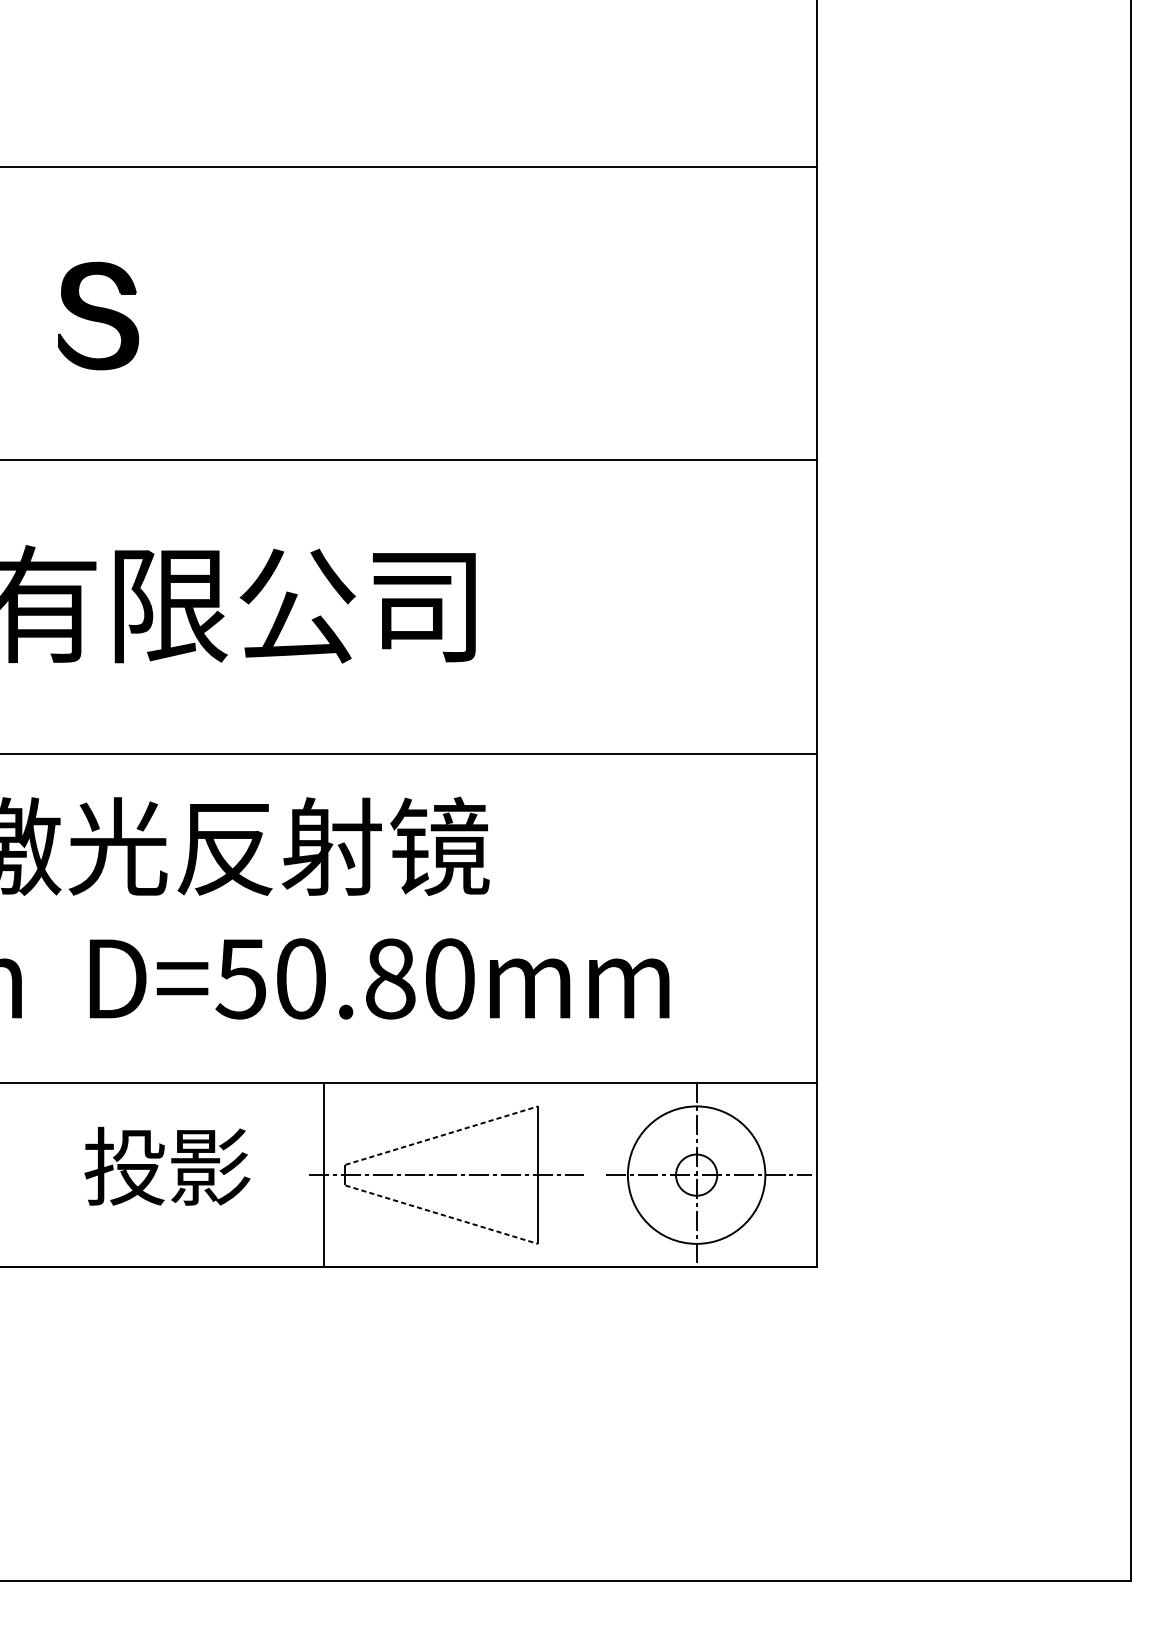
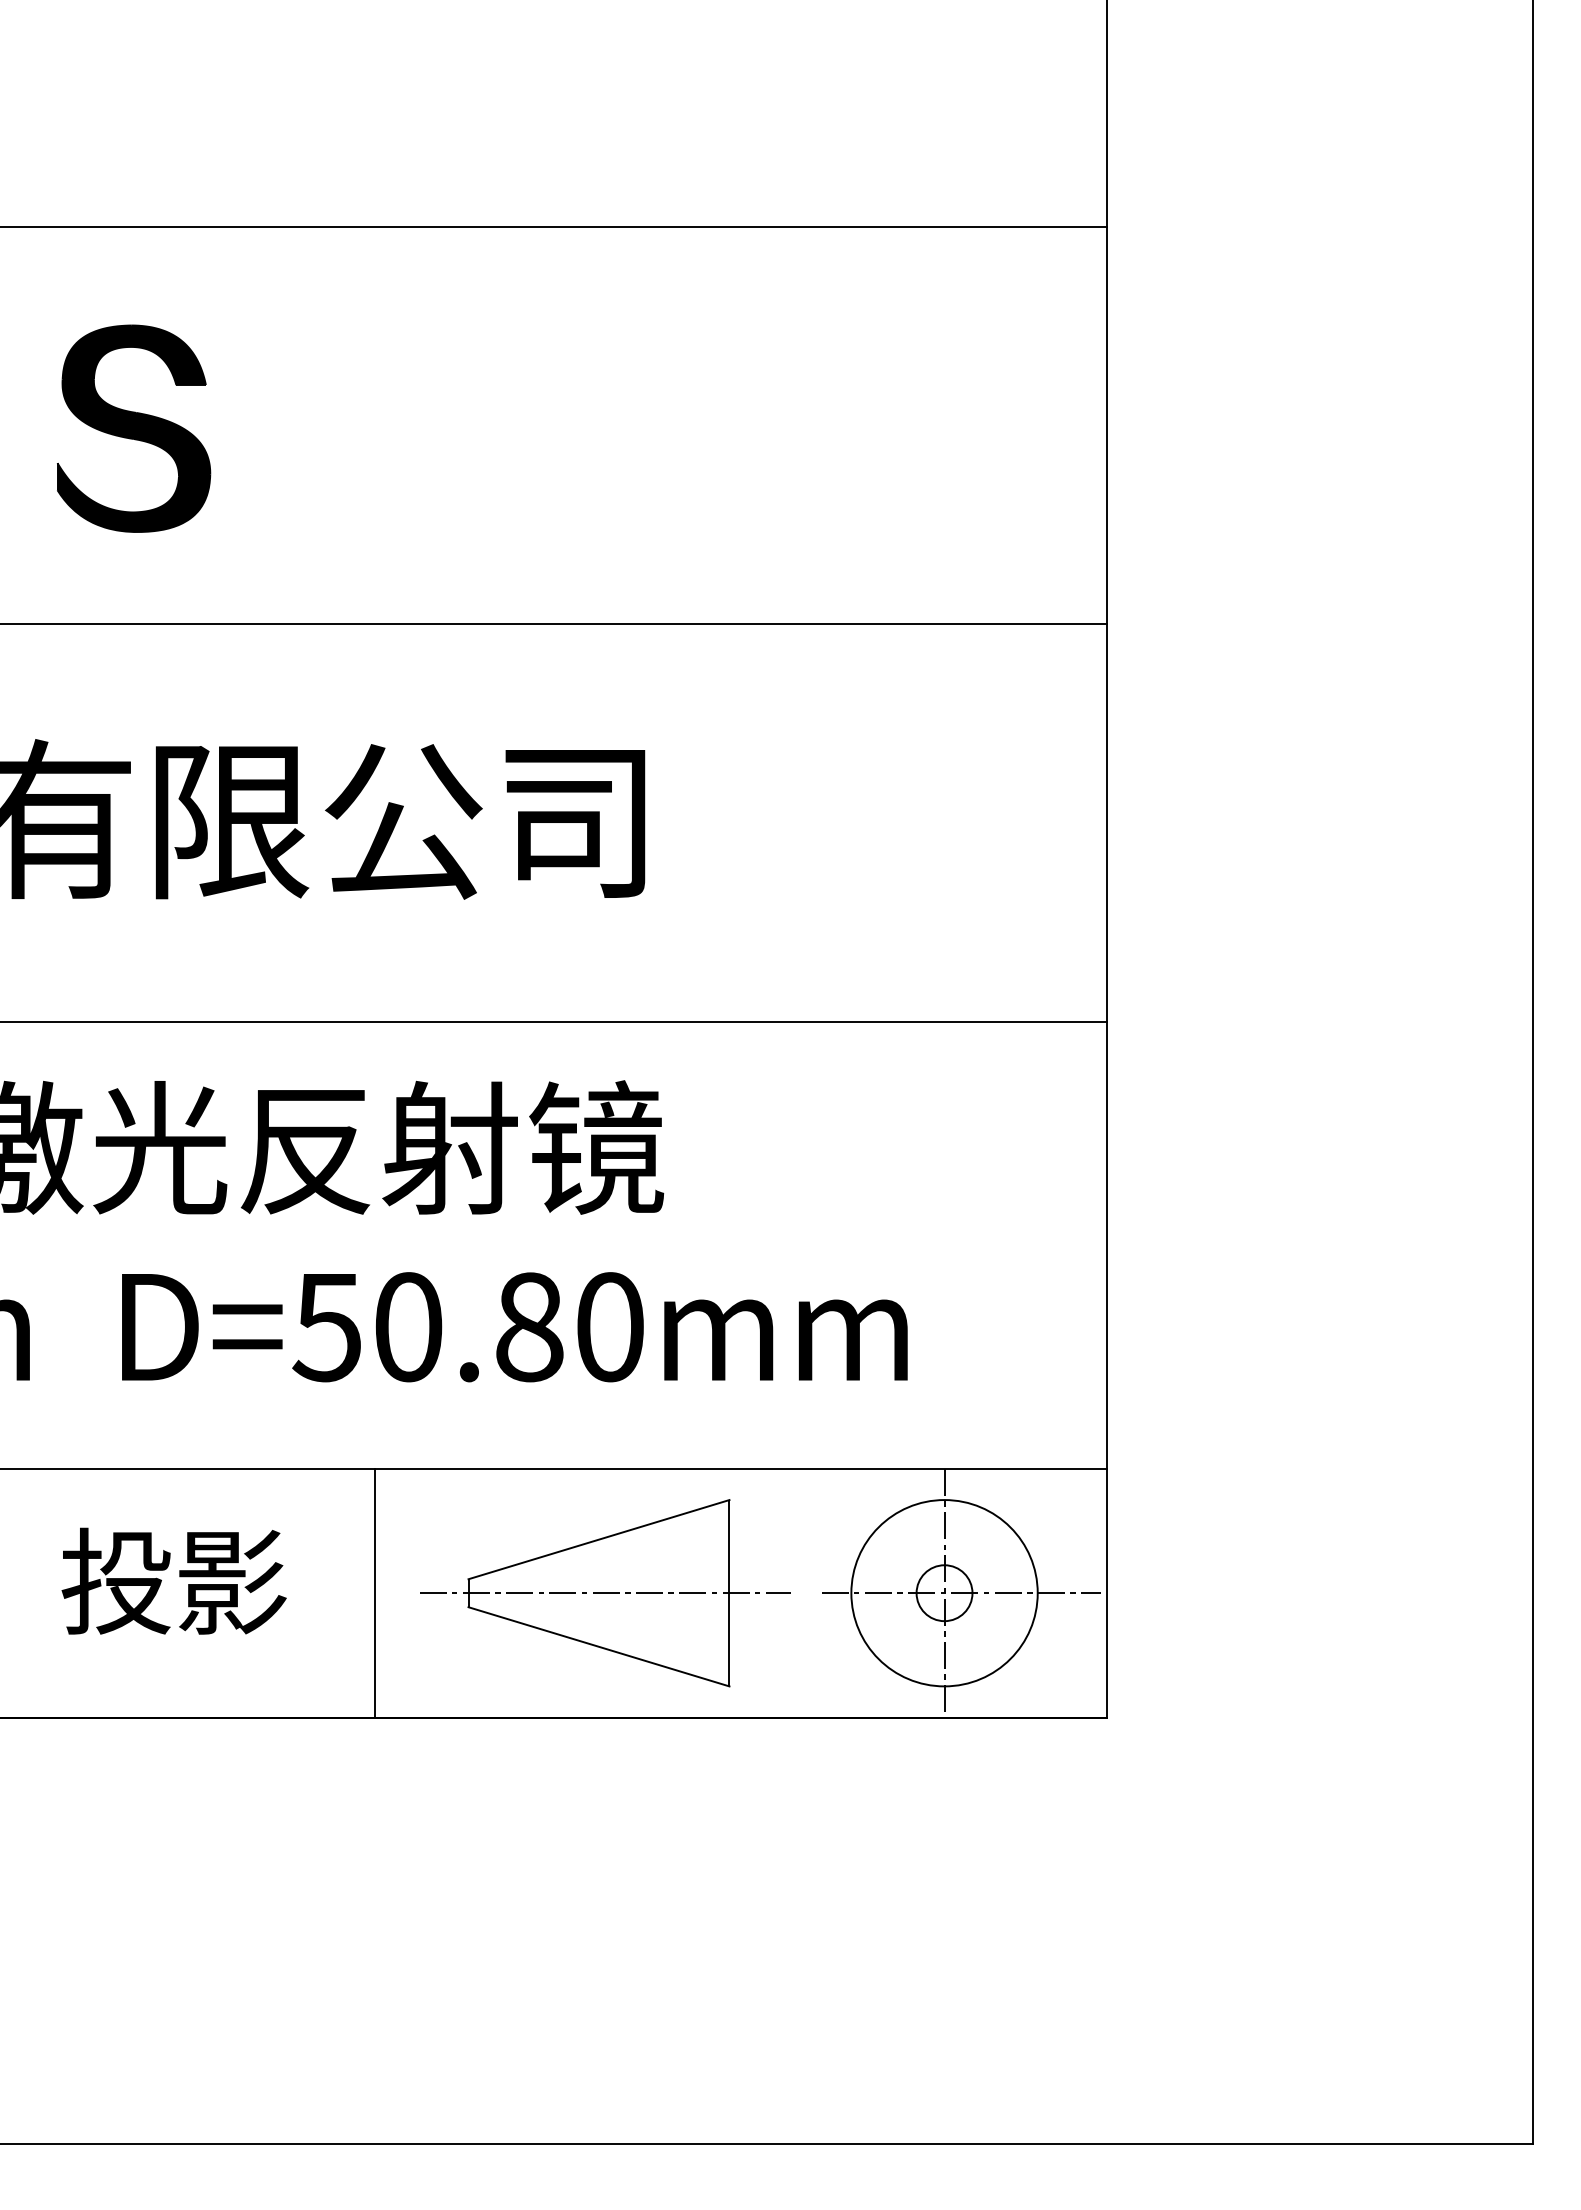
part: (99, 315) -> (134, 428), size x1.43
line: (442, 1135) -> (599, 1539), dashed -> solid
text: (166, 1165) -> (173, 1580), moved
line: (324, 1174) -> (375, 1592), moved
line: (442, 1214) -> (599, 1646), dashed -> solid

